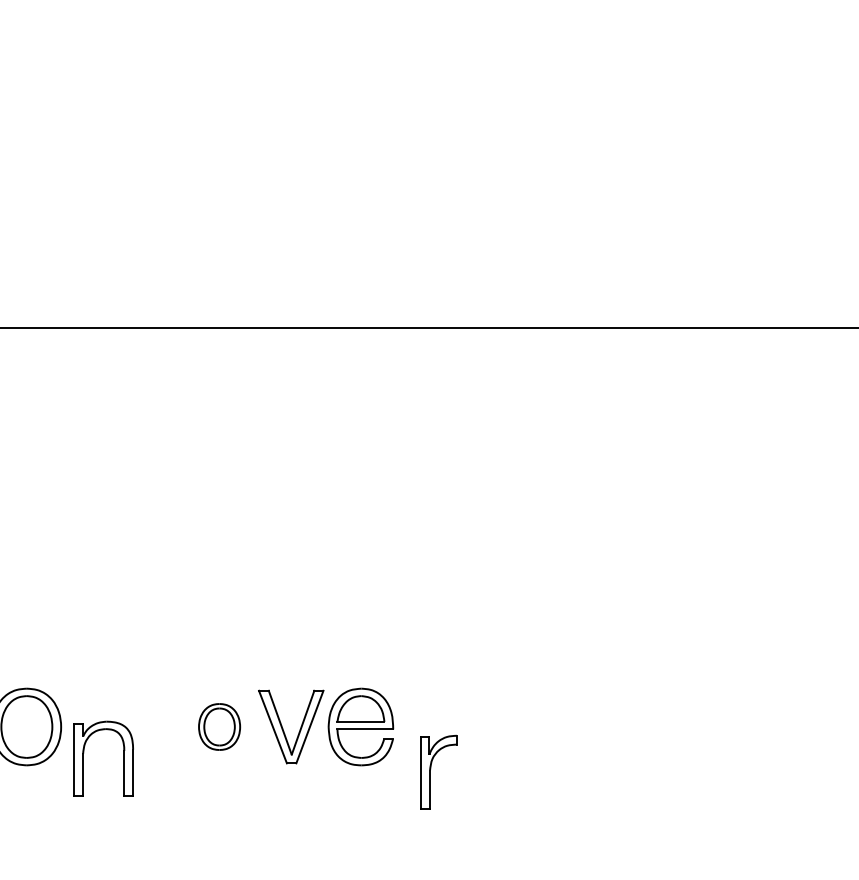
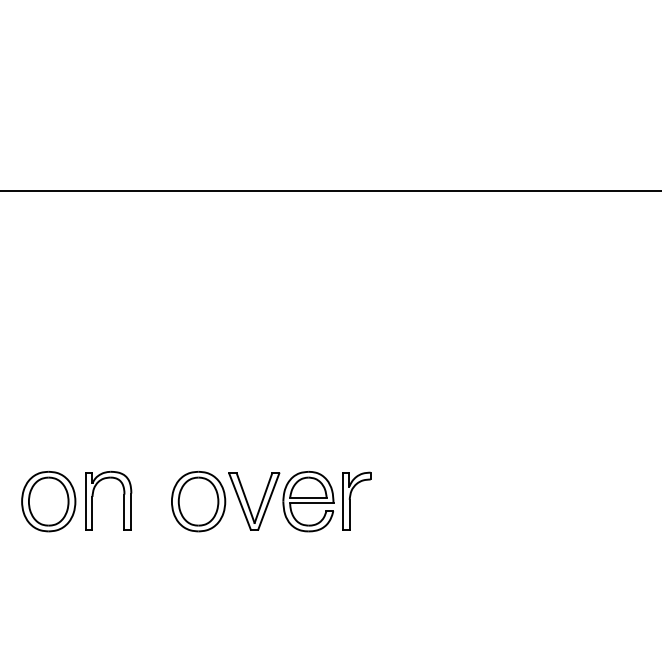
part: (219, 726) -> (198, 501), size x1.67
part: (84, 753) -> (93, 496), moved
part: (431, 769) -> (350, 498), moved

